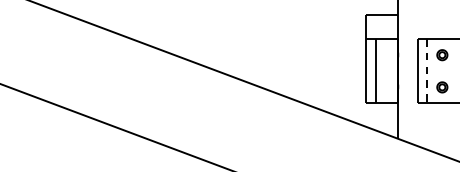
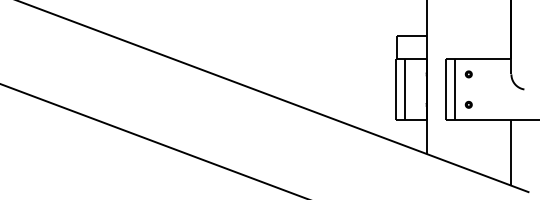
part: (441, 55) -> (468, 74), size x0.62
line: (427, 72) -> (454, 90), dashed -> solid
part: (441, 86) -> (468, 104), size x0.62

